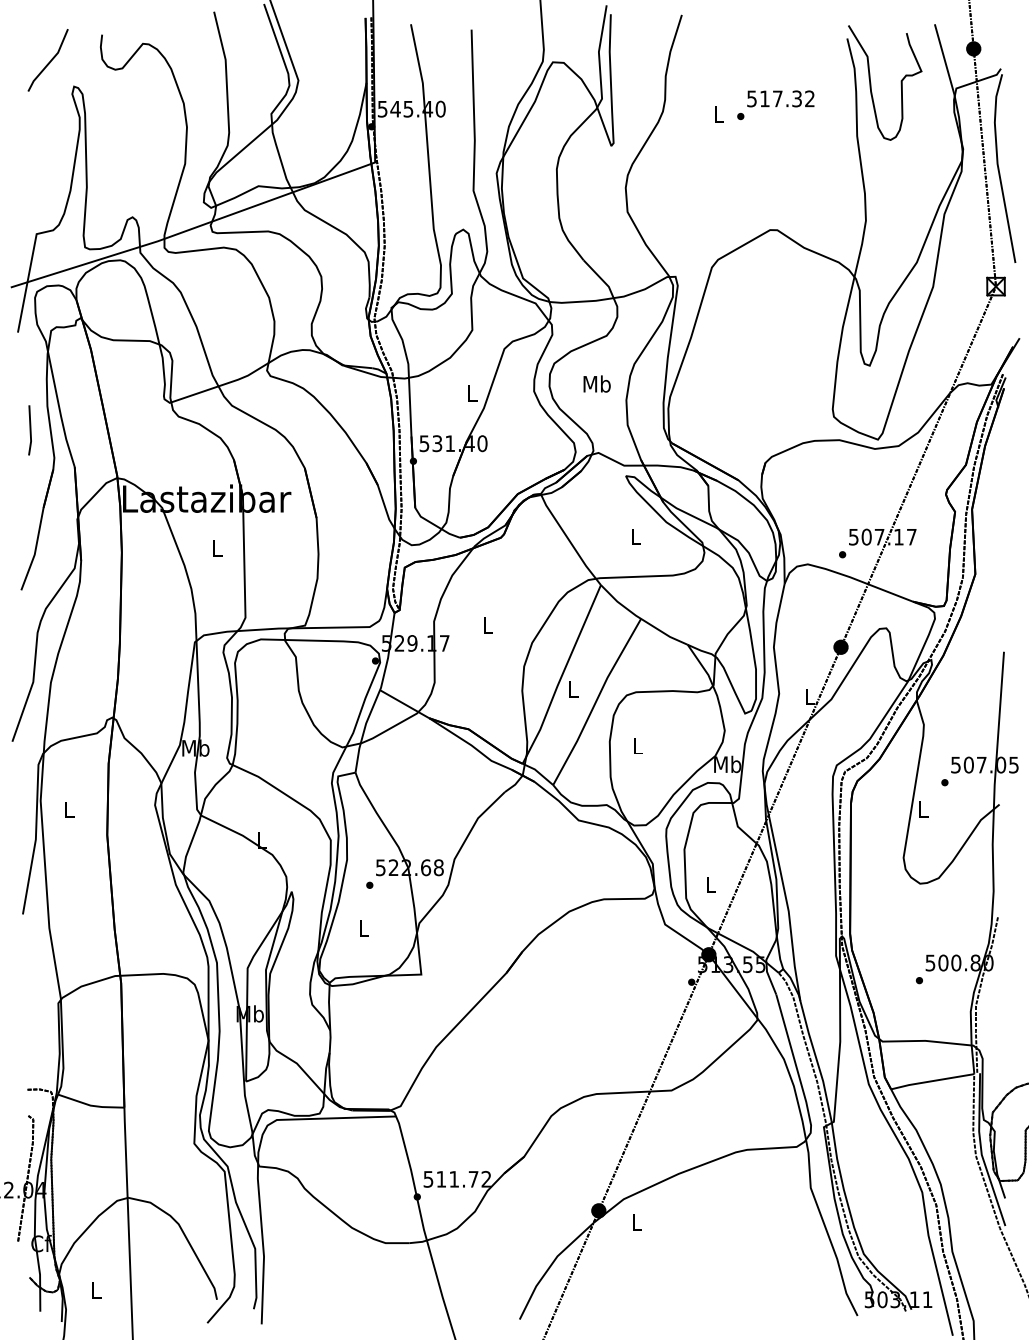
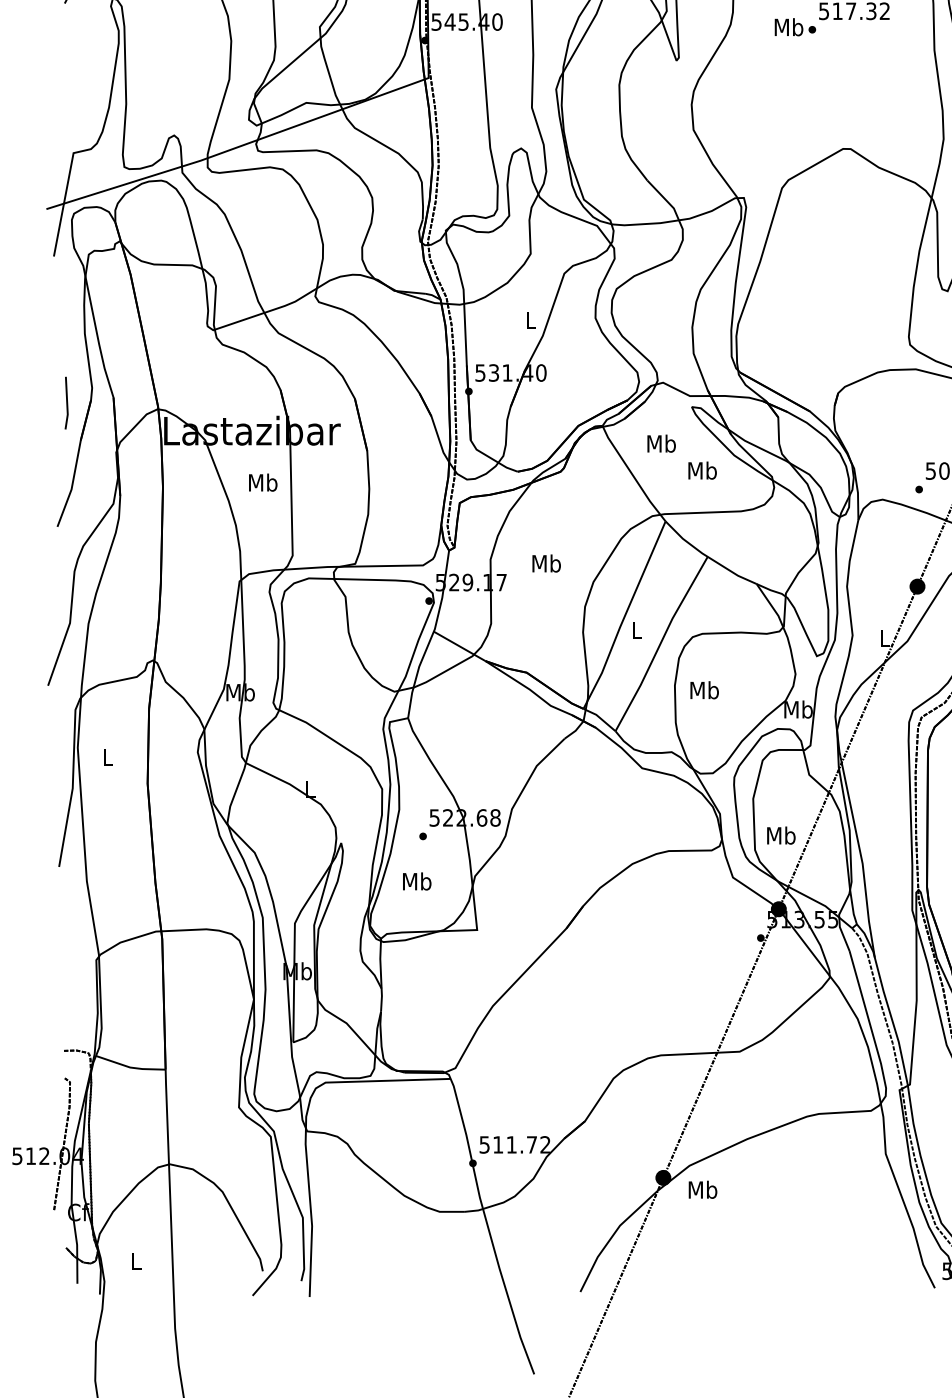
text: (718, 113) -> (788, 26), L -> Mb
text: (596, 383) -> (660, 443), moved
line: (29, 430) -> (66, 403), moved
text: (635, 536) -> (701, 470), L -> Mb
text: (216, 547) -> (262, 481), L -> Mb
text: (487, 624) -> (546, 562), L -> Mb
text: (637, 745) -> (703, 689), L -> Mb
text: (710, 884) -> (780, 835), L -> Mb
text: (363, 927) -> (416, 880), L -> Mb
text: (636, 1221) -> (702, 1189), L -> Mb

